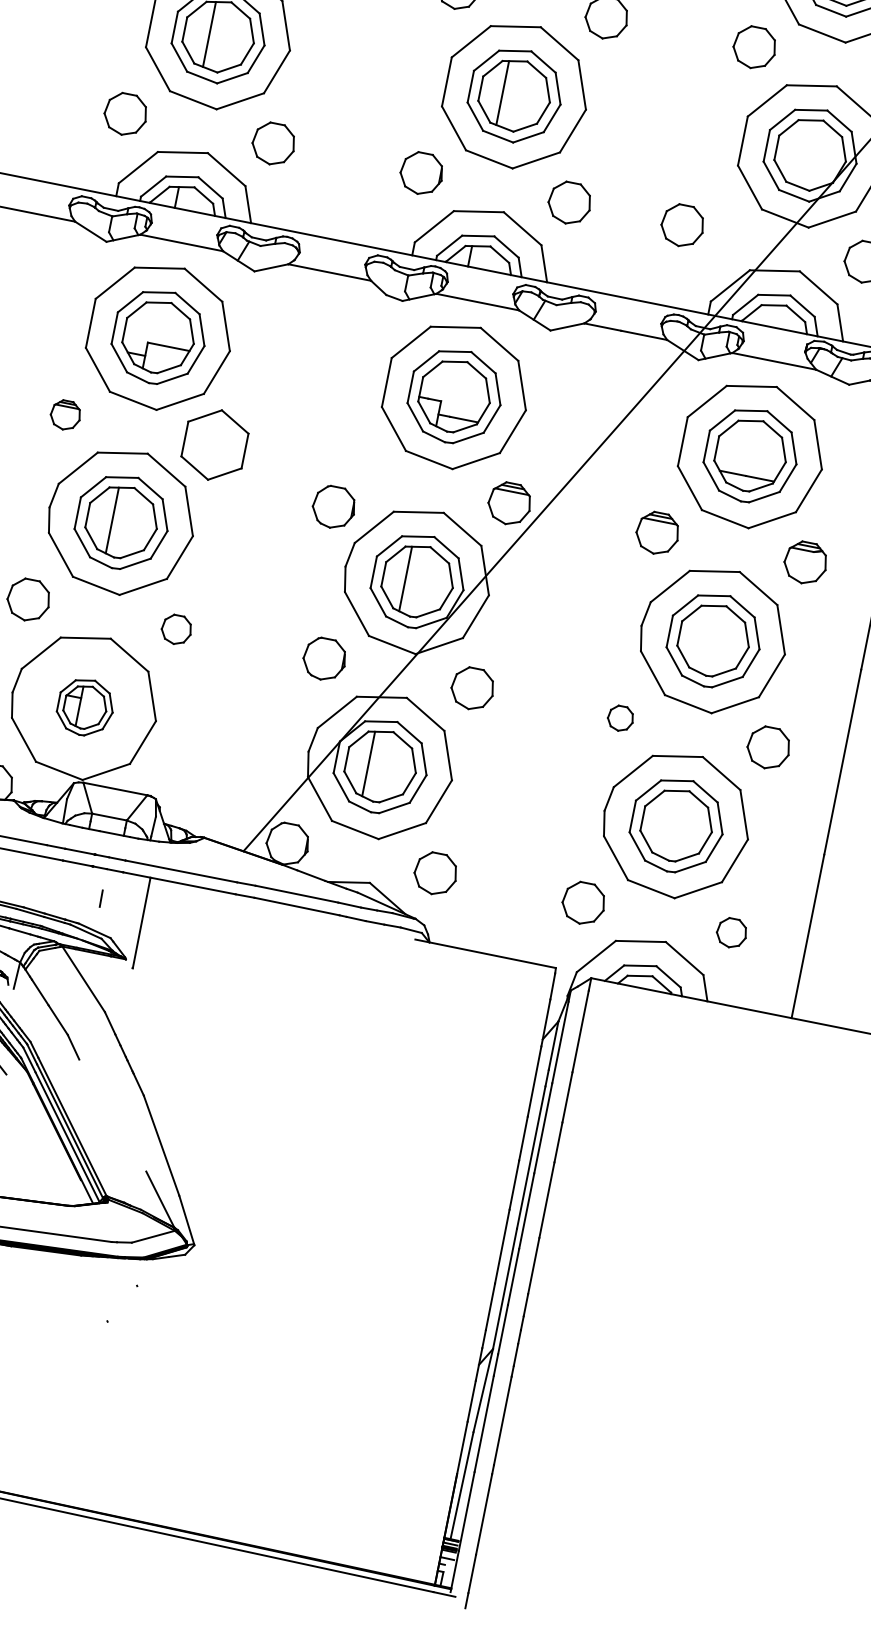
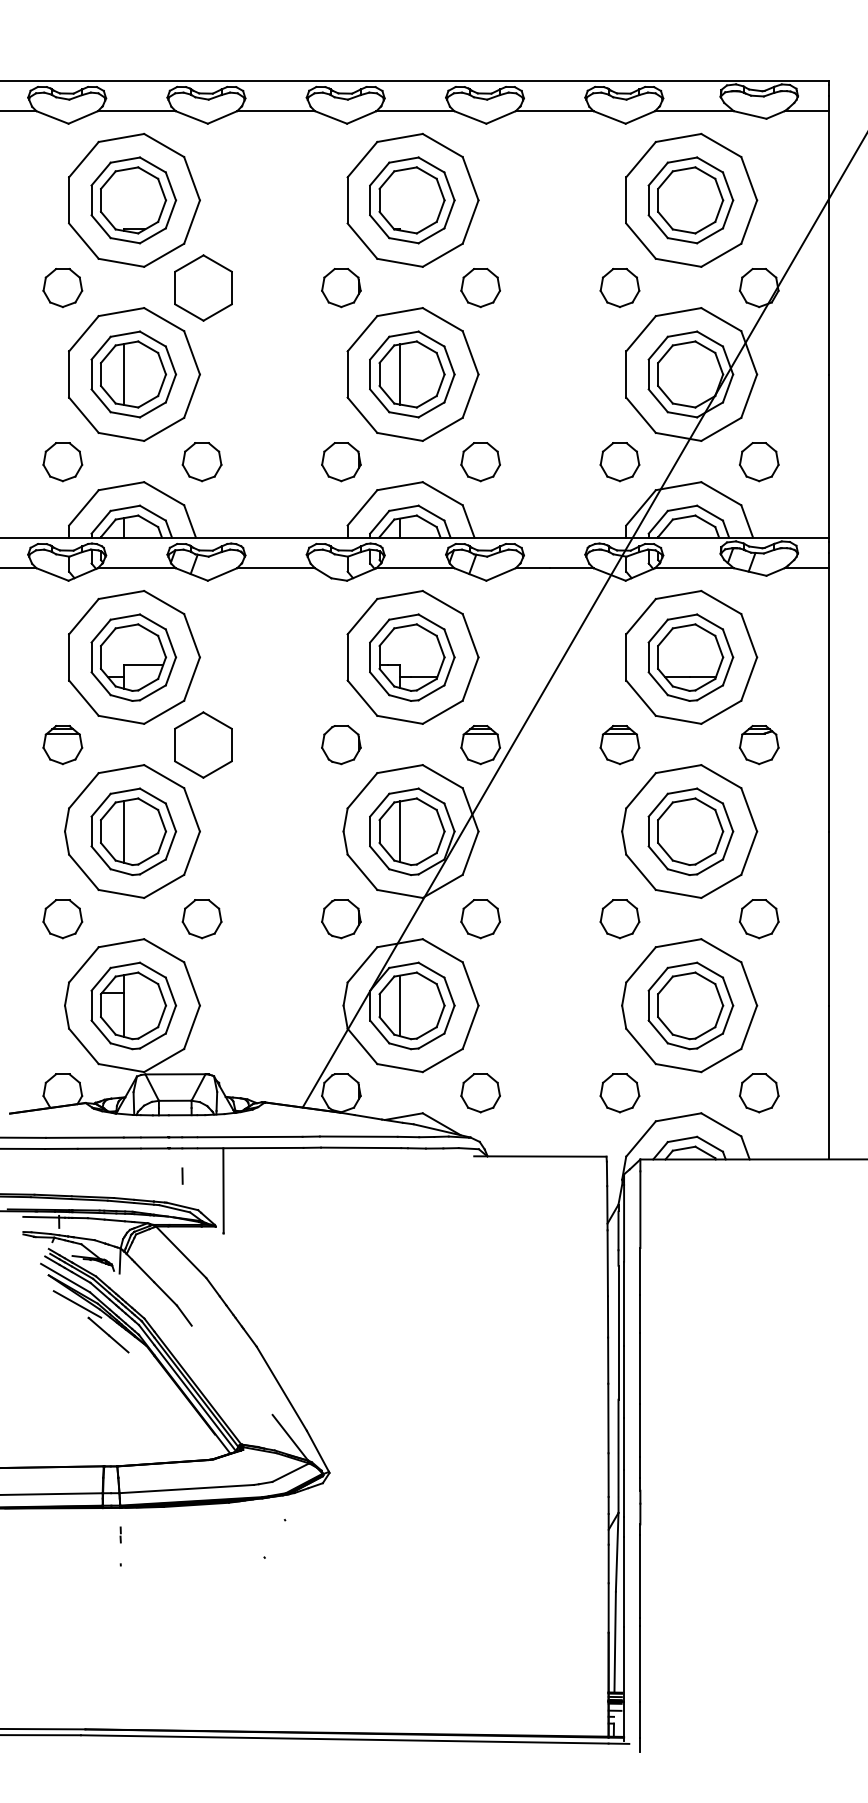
part: (682, 226) -> (619, 462), moved
part: (65, 415) -> (62, 745), size x1.43
part: (333, 507) -> (341, 745), moved
part: (175, 629) -> (201, 919), size x1.43
part: (85, 706) -> (133, 1005), size x1.67
part: (620, 718) -> (619, 919), size x1.67
part: (731, 933) -> (759, 1093), size x1.43

